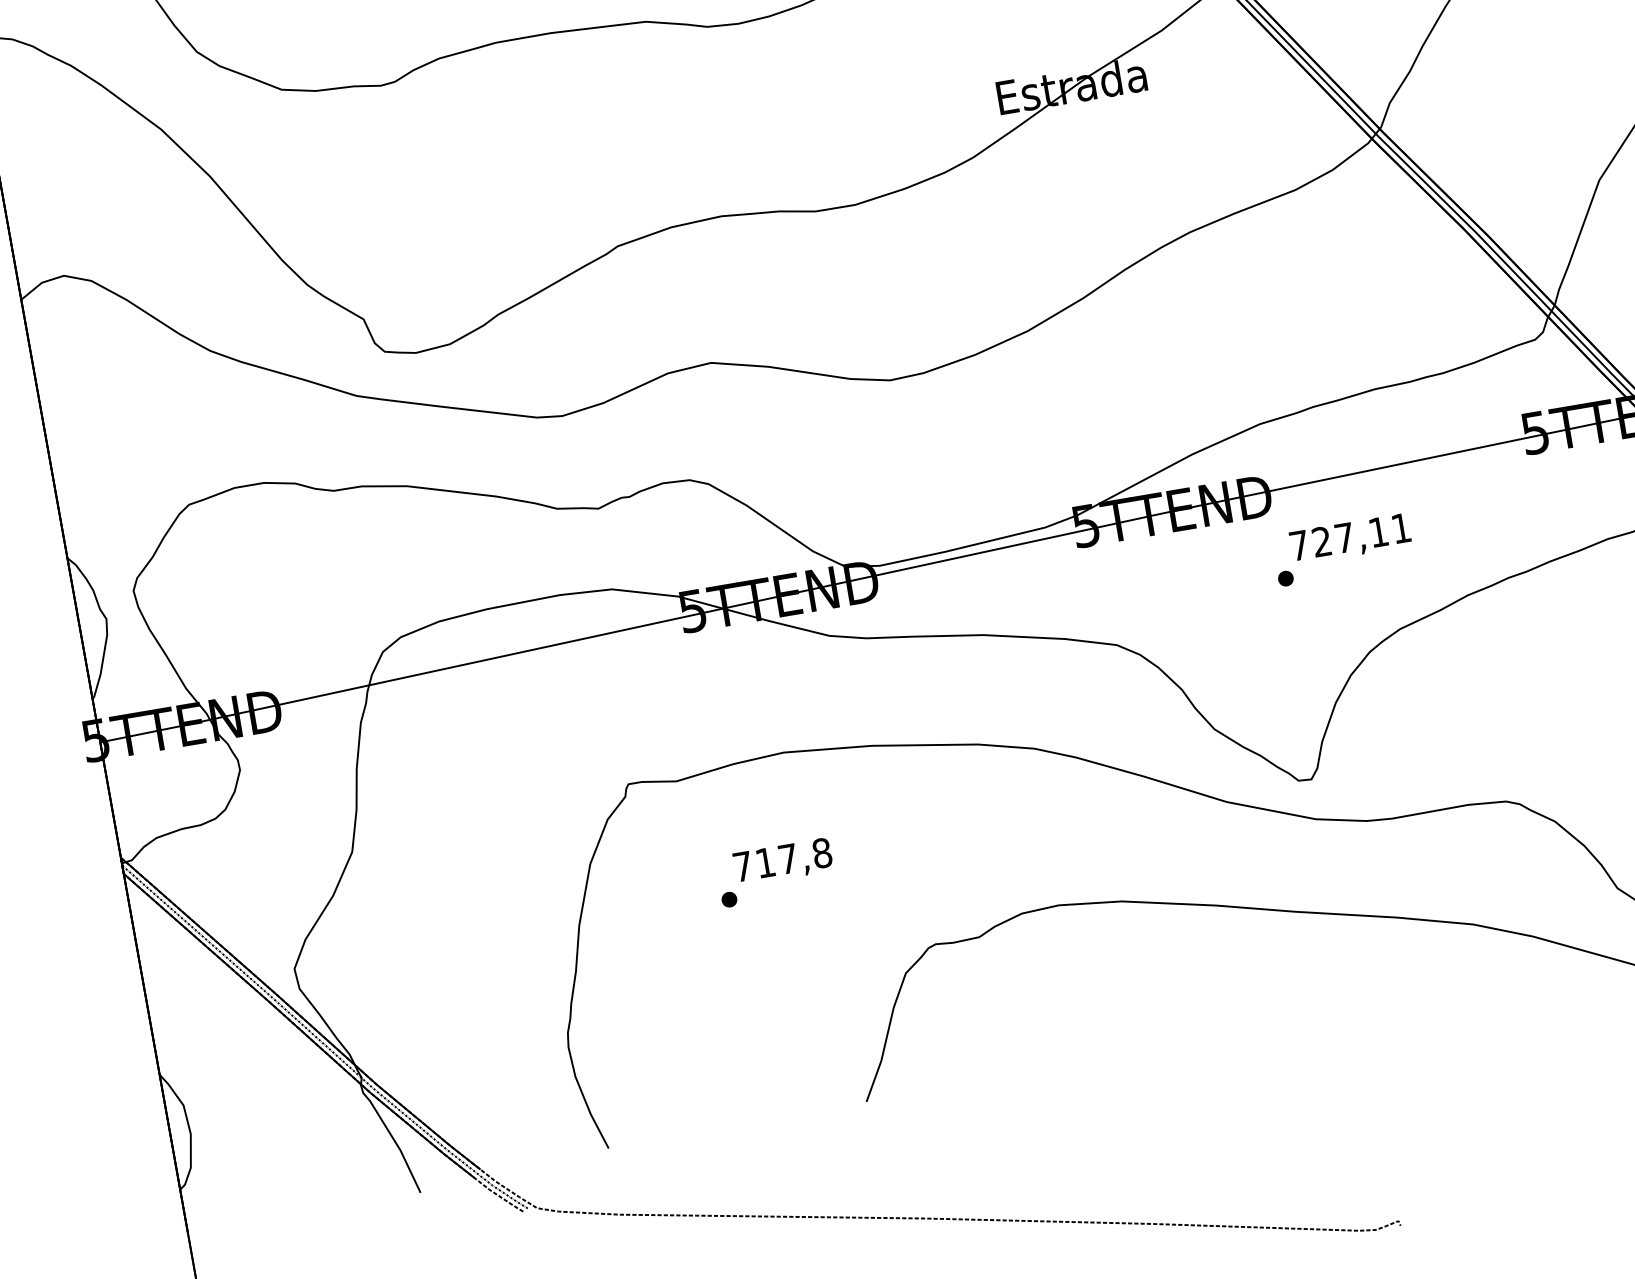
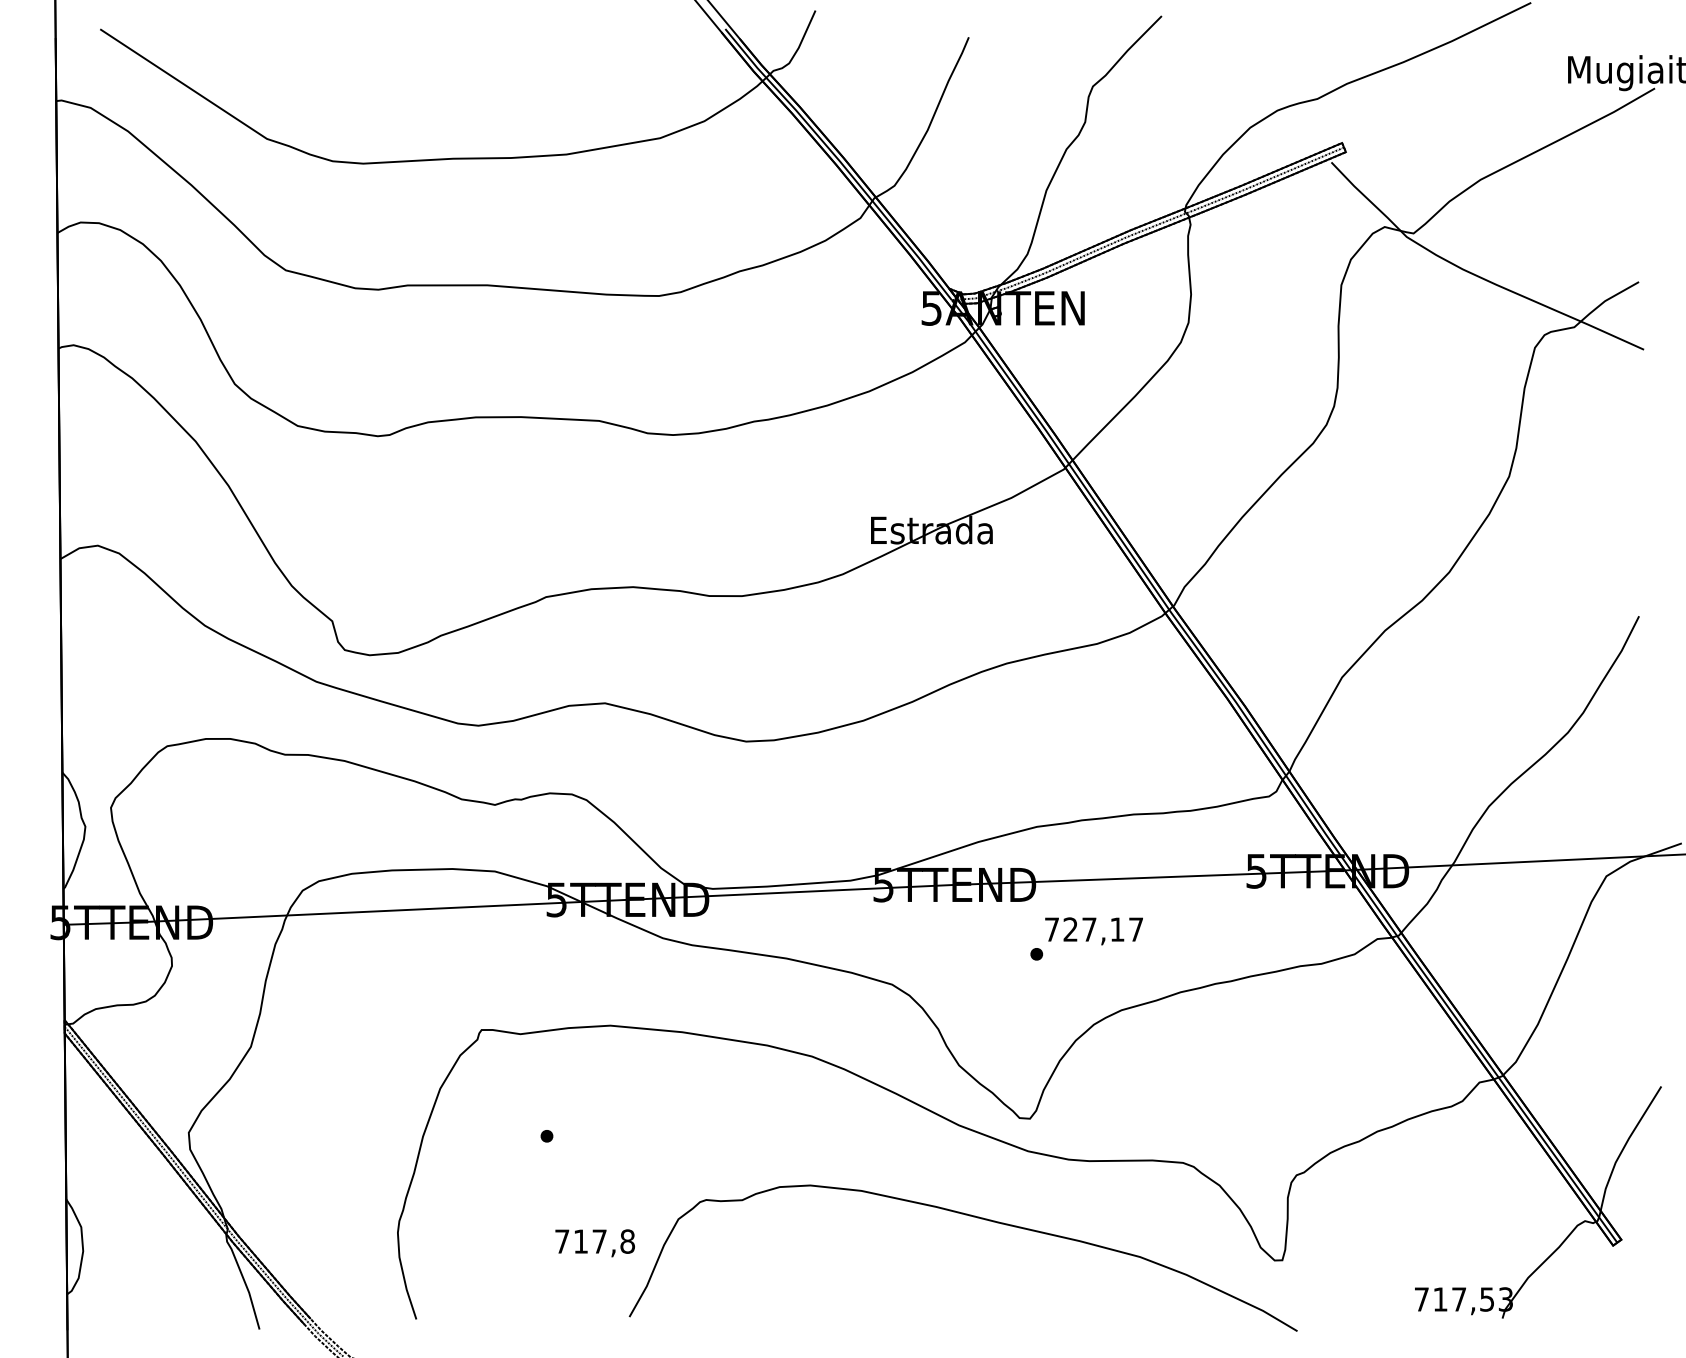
text: (1400, 528) -> (1135, 929), 727,11 -> 727,17
text: (782, 862) -> (594, 1243), moved

